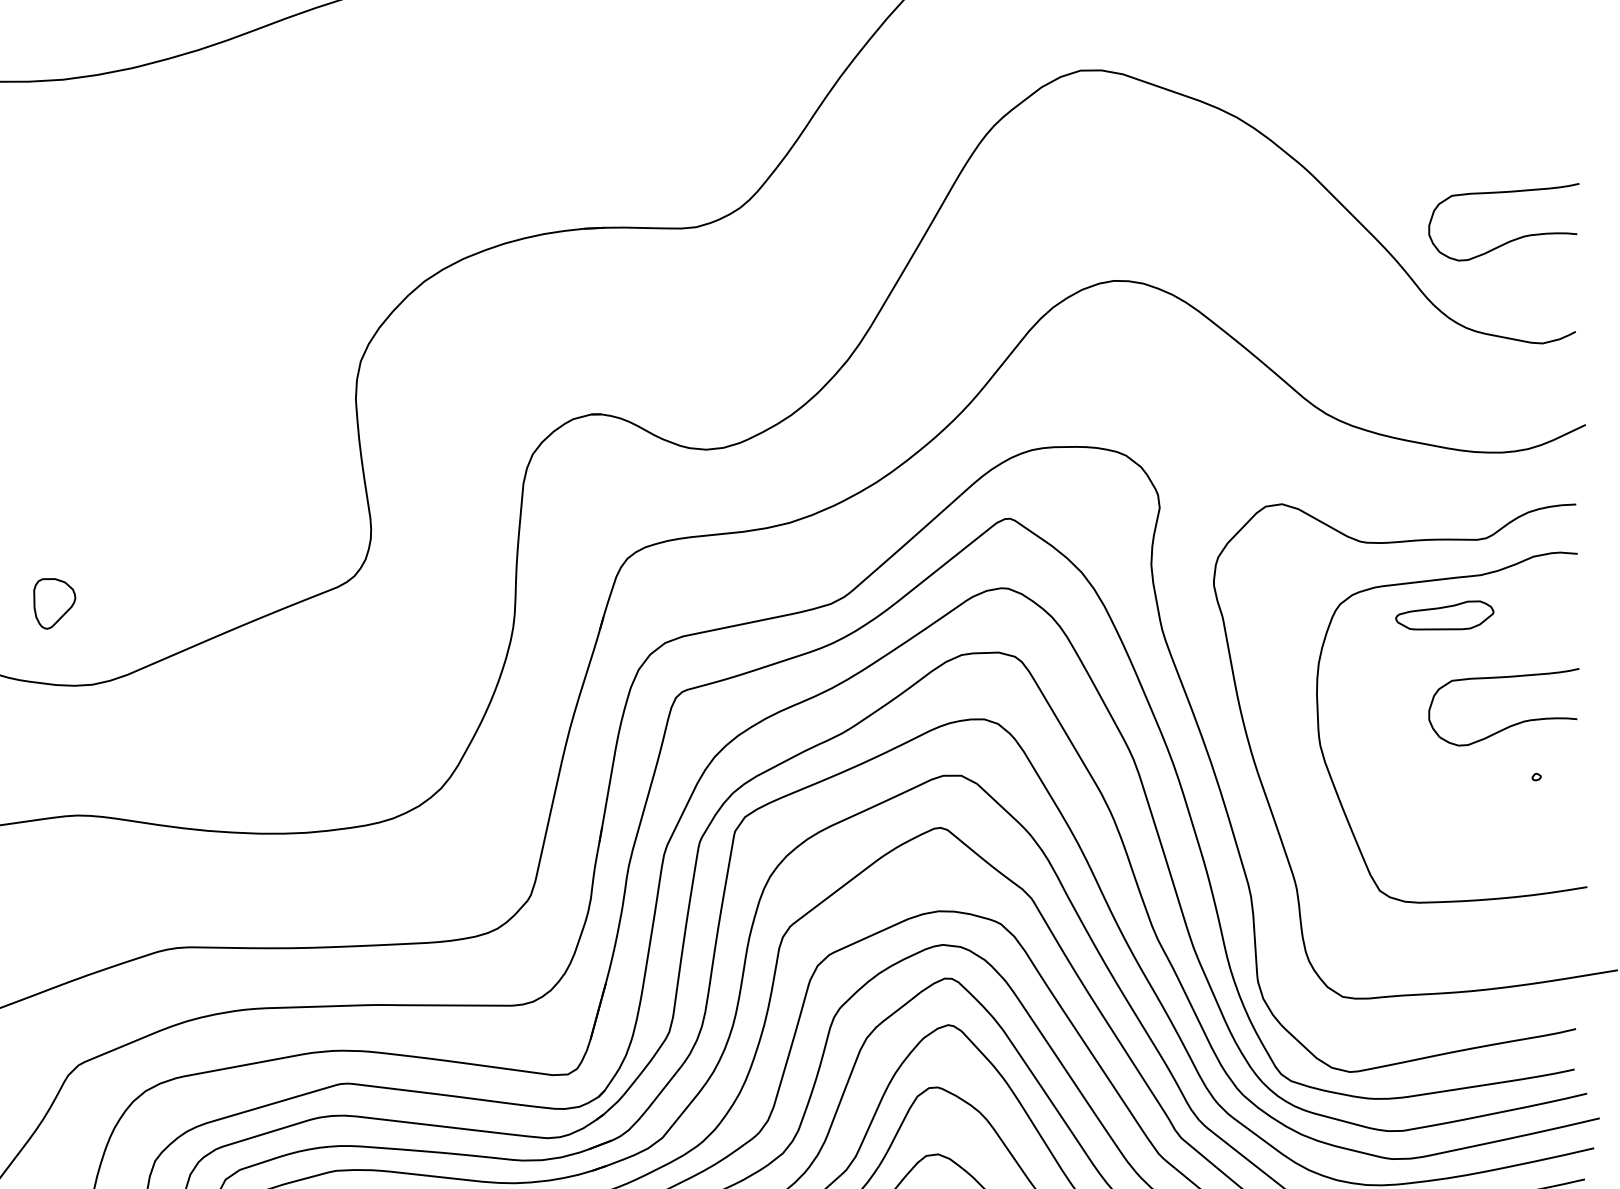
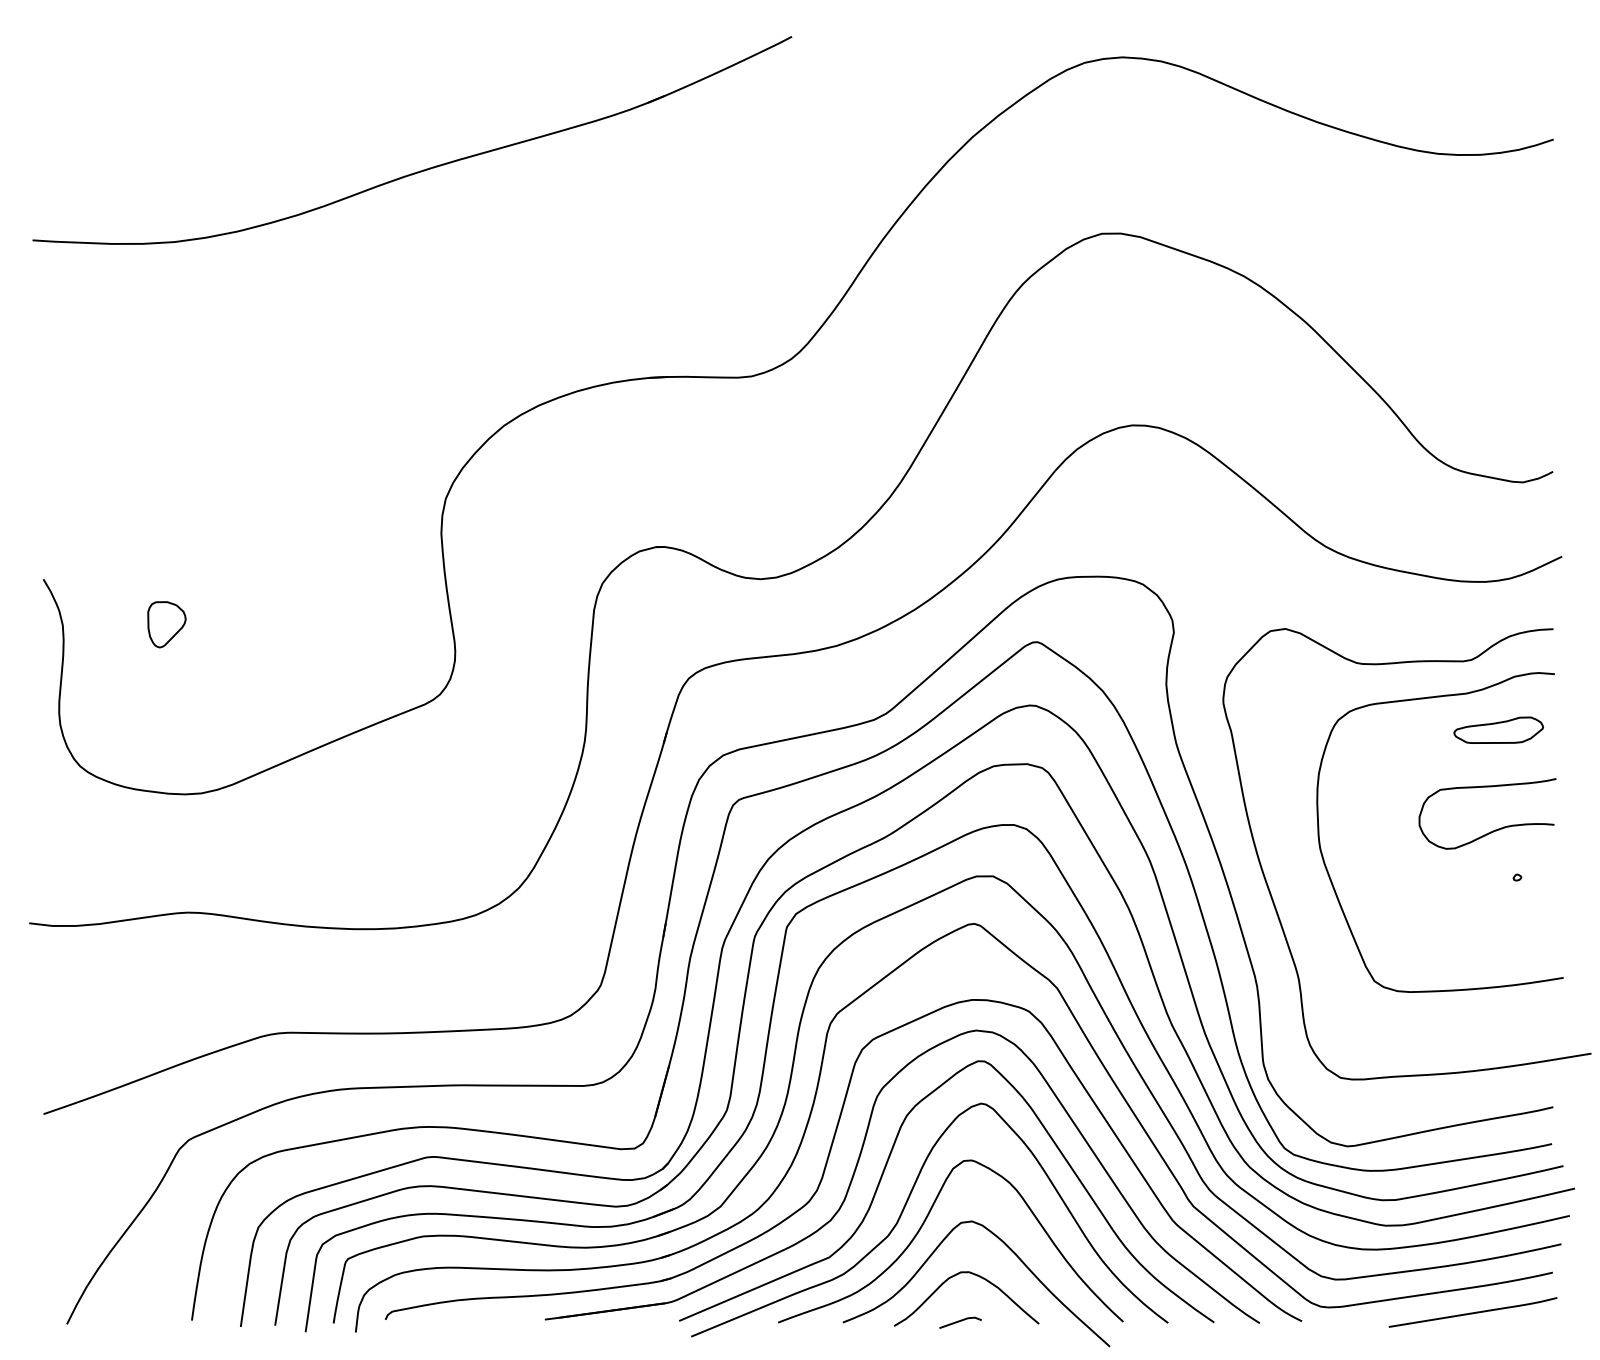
curve: (1509, 240) -> (1492, 388), removed
part: (54, 603) -> (166, 624), moved
part: (1444, 614) -> (1498, 729), moved

